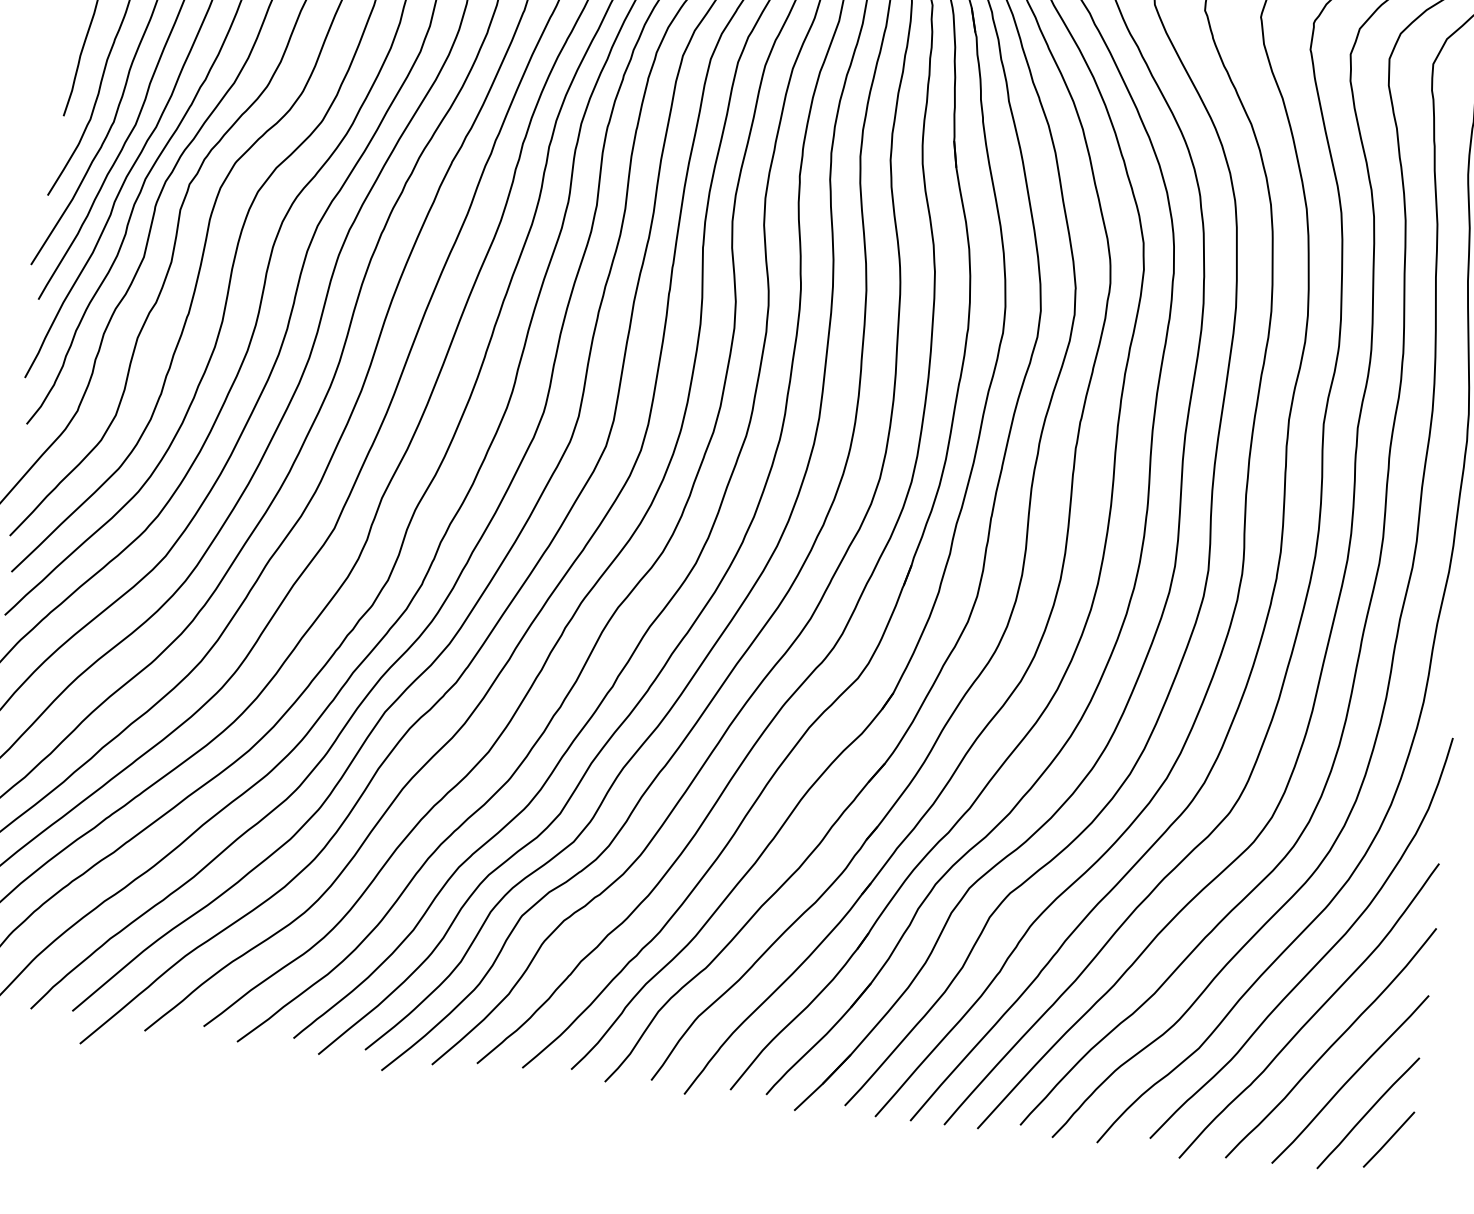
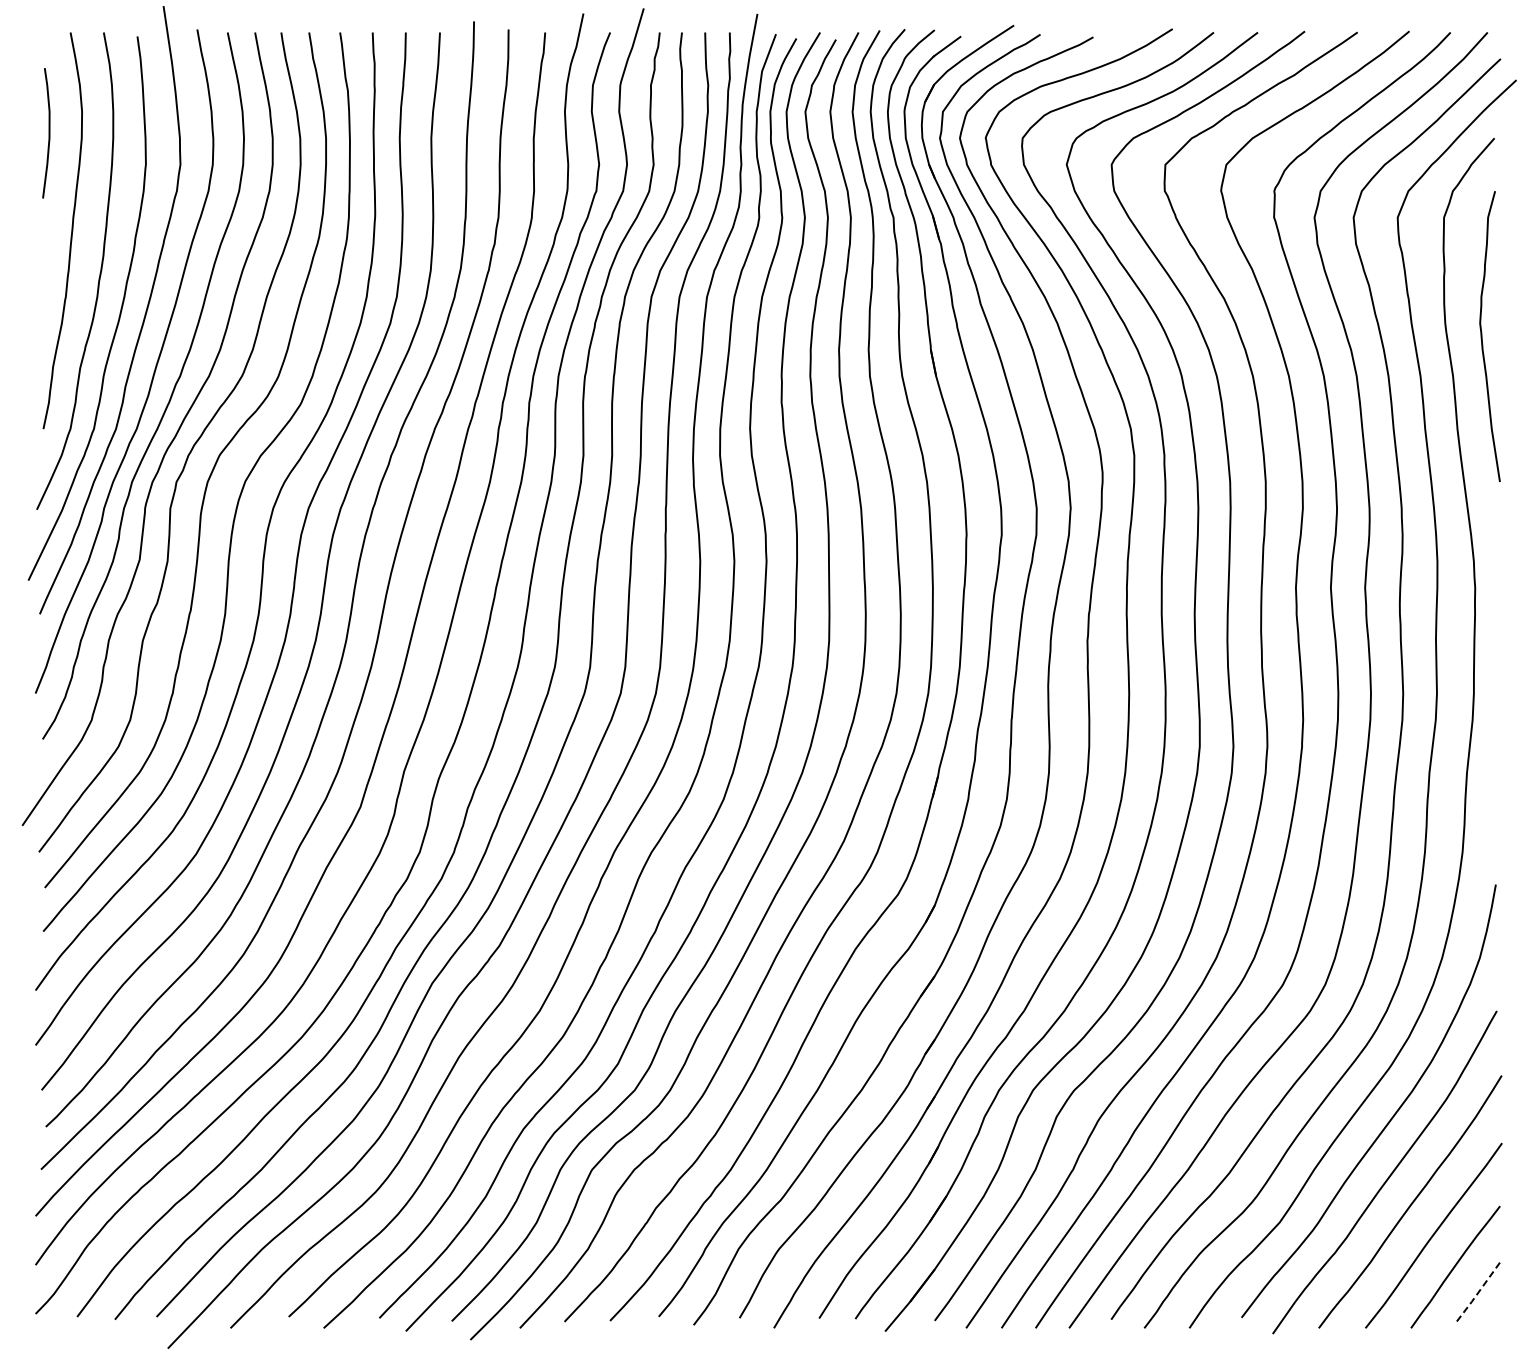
line: (1389, 1140) -> (1479, 1291), solid -> dashed

